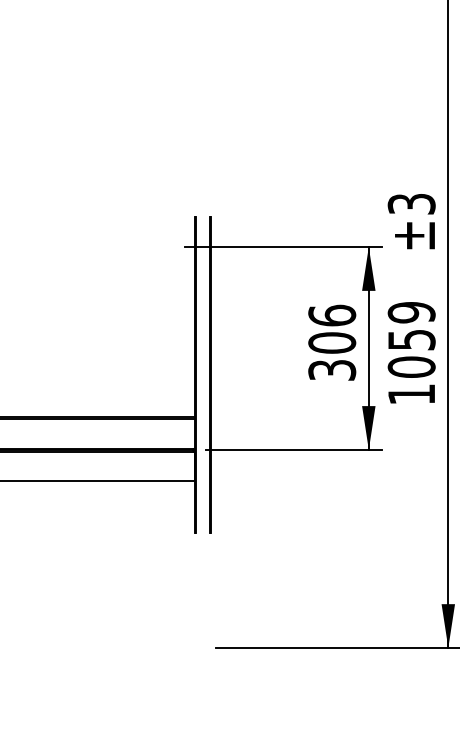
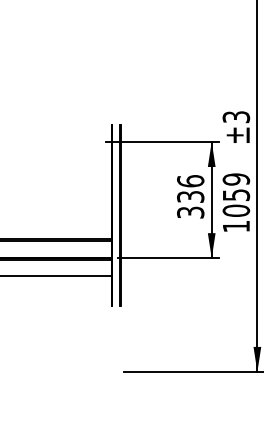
text: (331, 342) -> (190, 196), 306 -> 336

